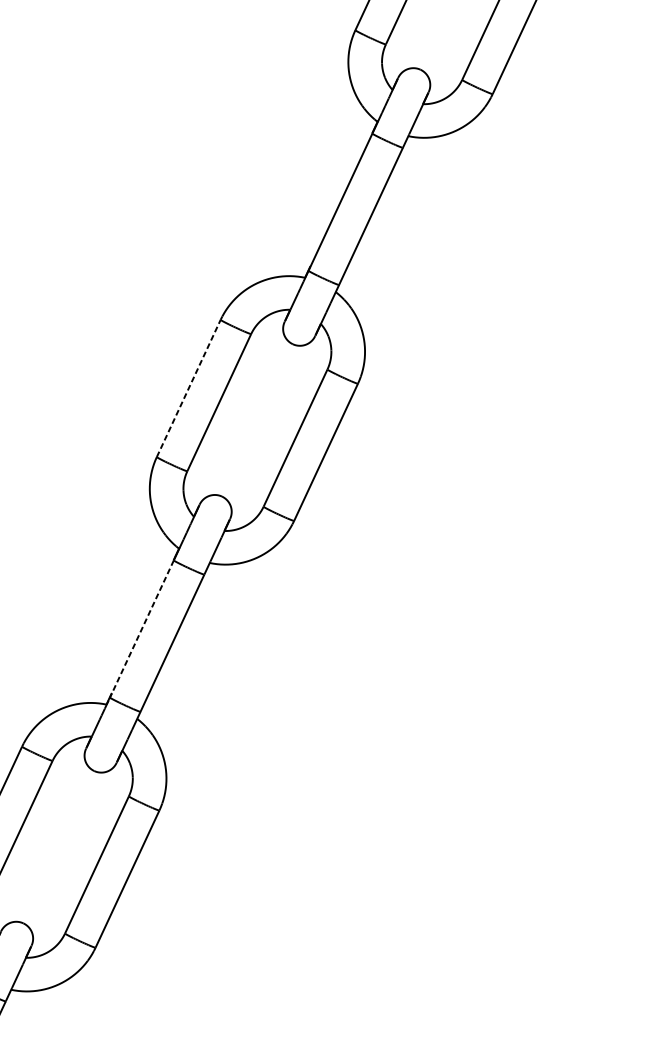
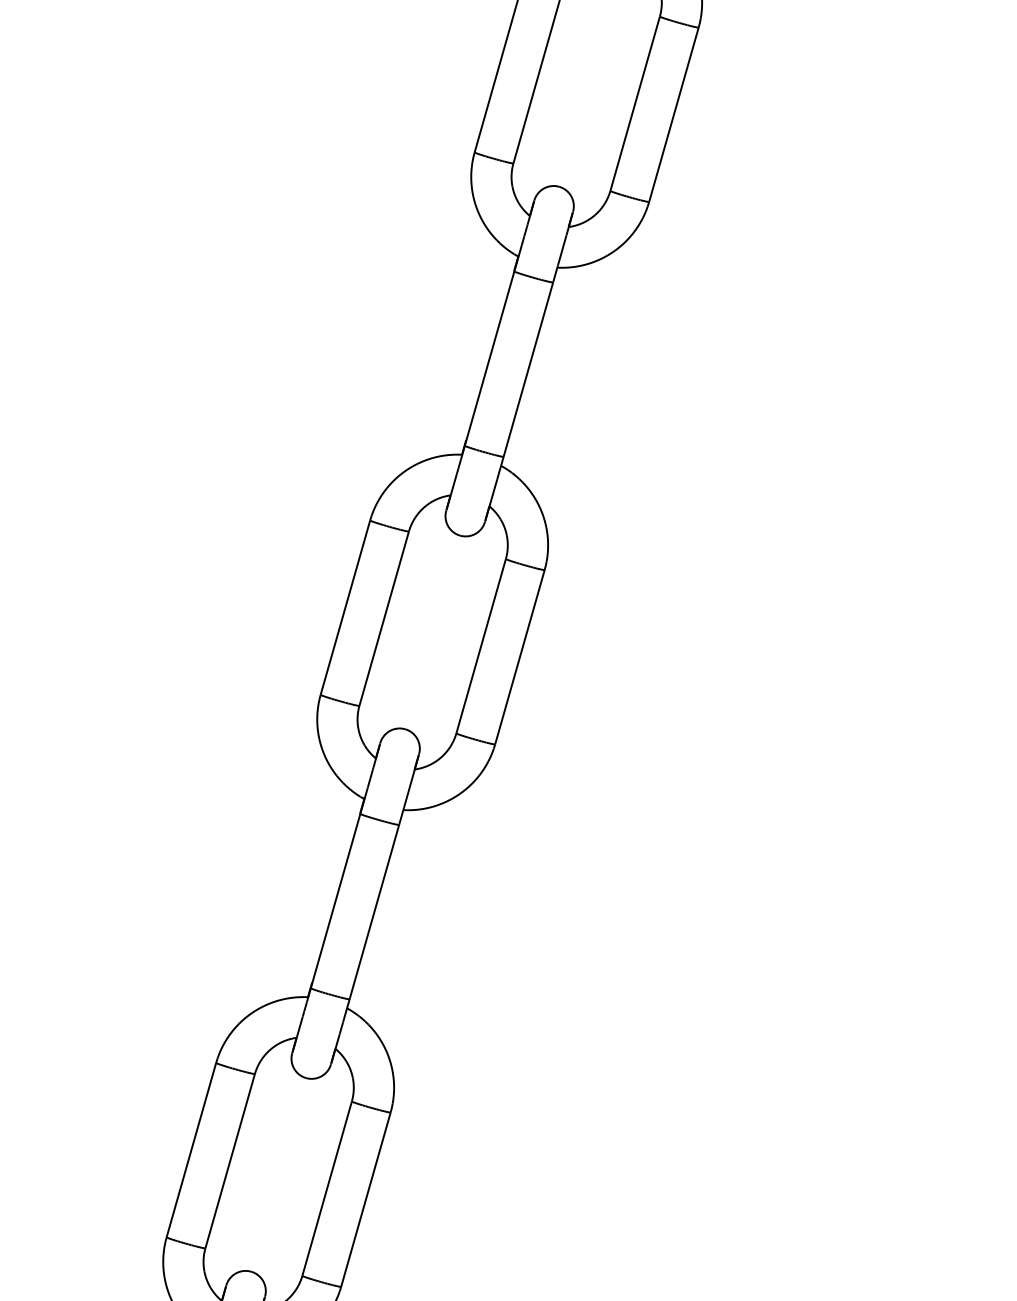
line: (188, 388) -> (345, 607), dashed -> solid
line: (141, 630) -> (335, 902), dashed -> solid

